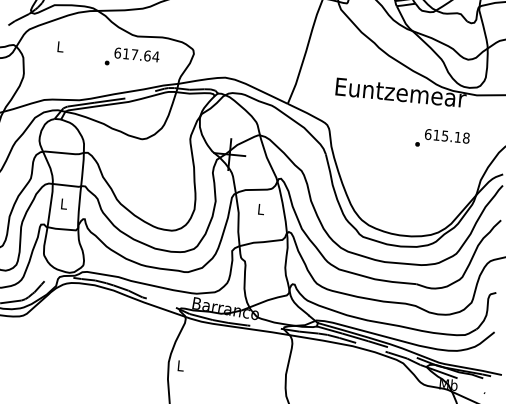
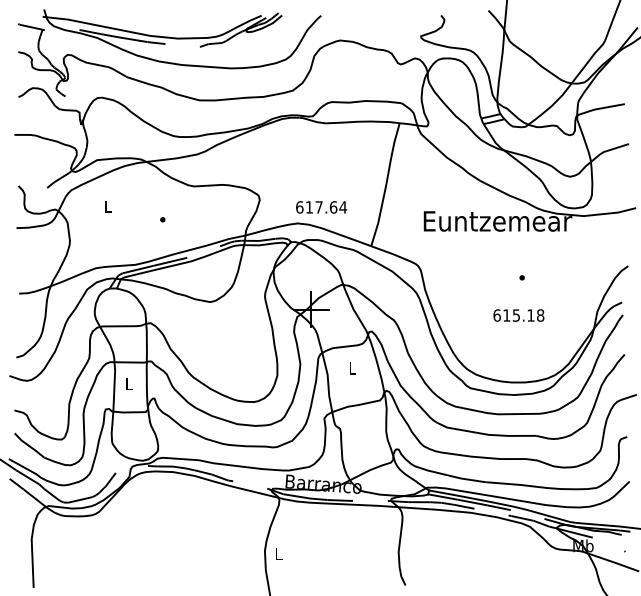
text: (136, 55) -> (321, 207), moved
text: (446, 136) -> (518, 315), moved

